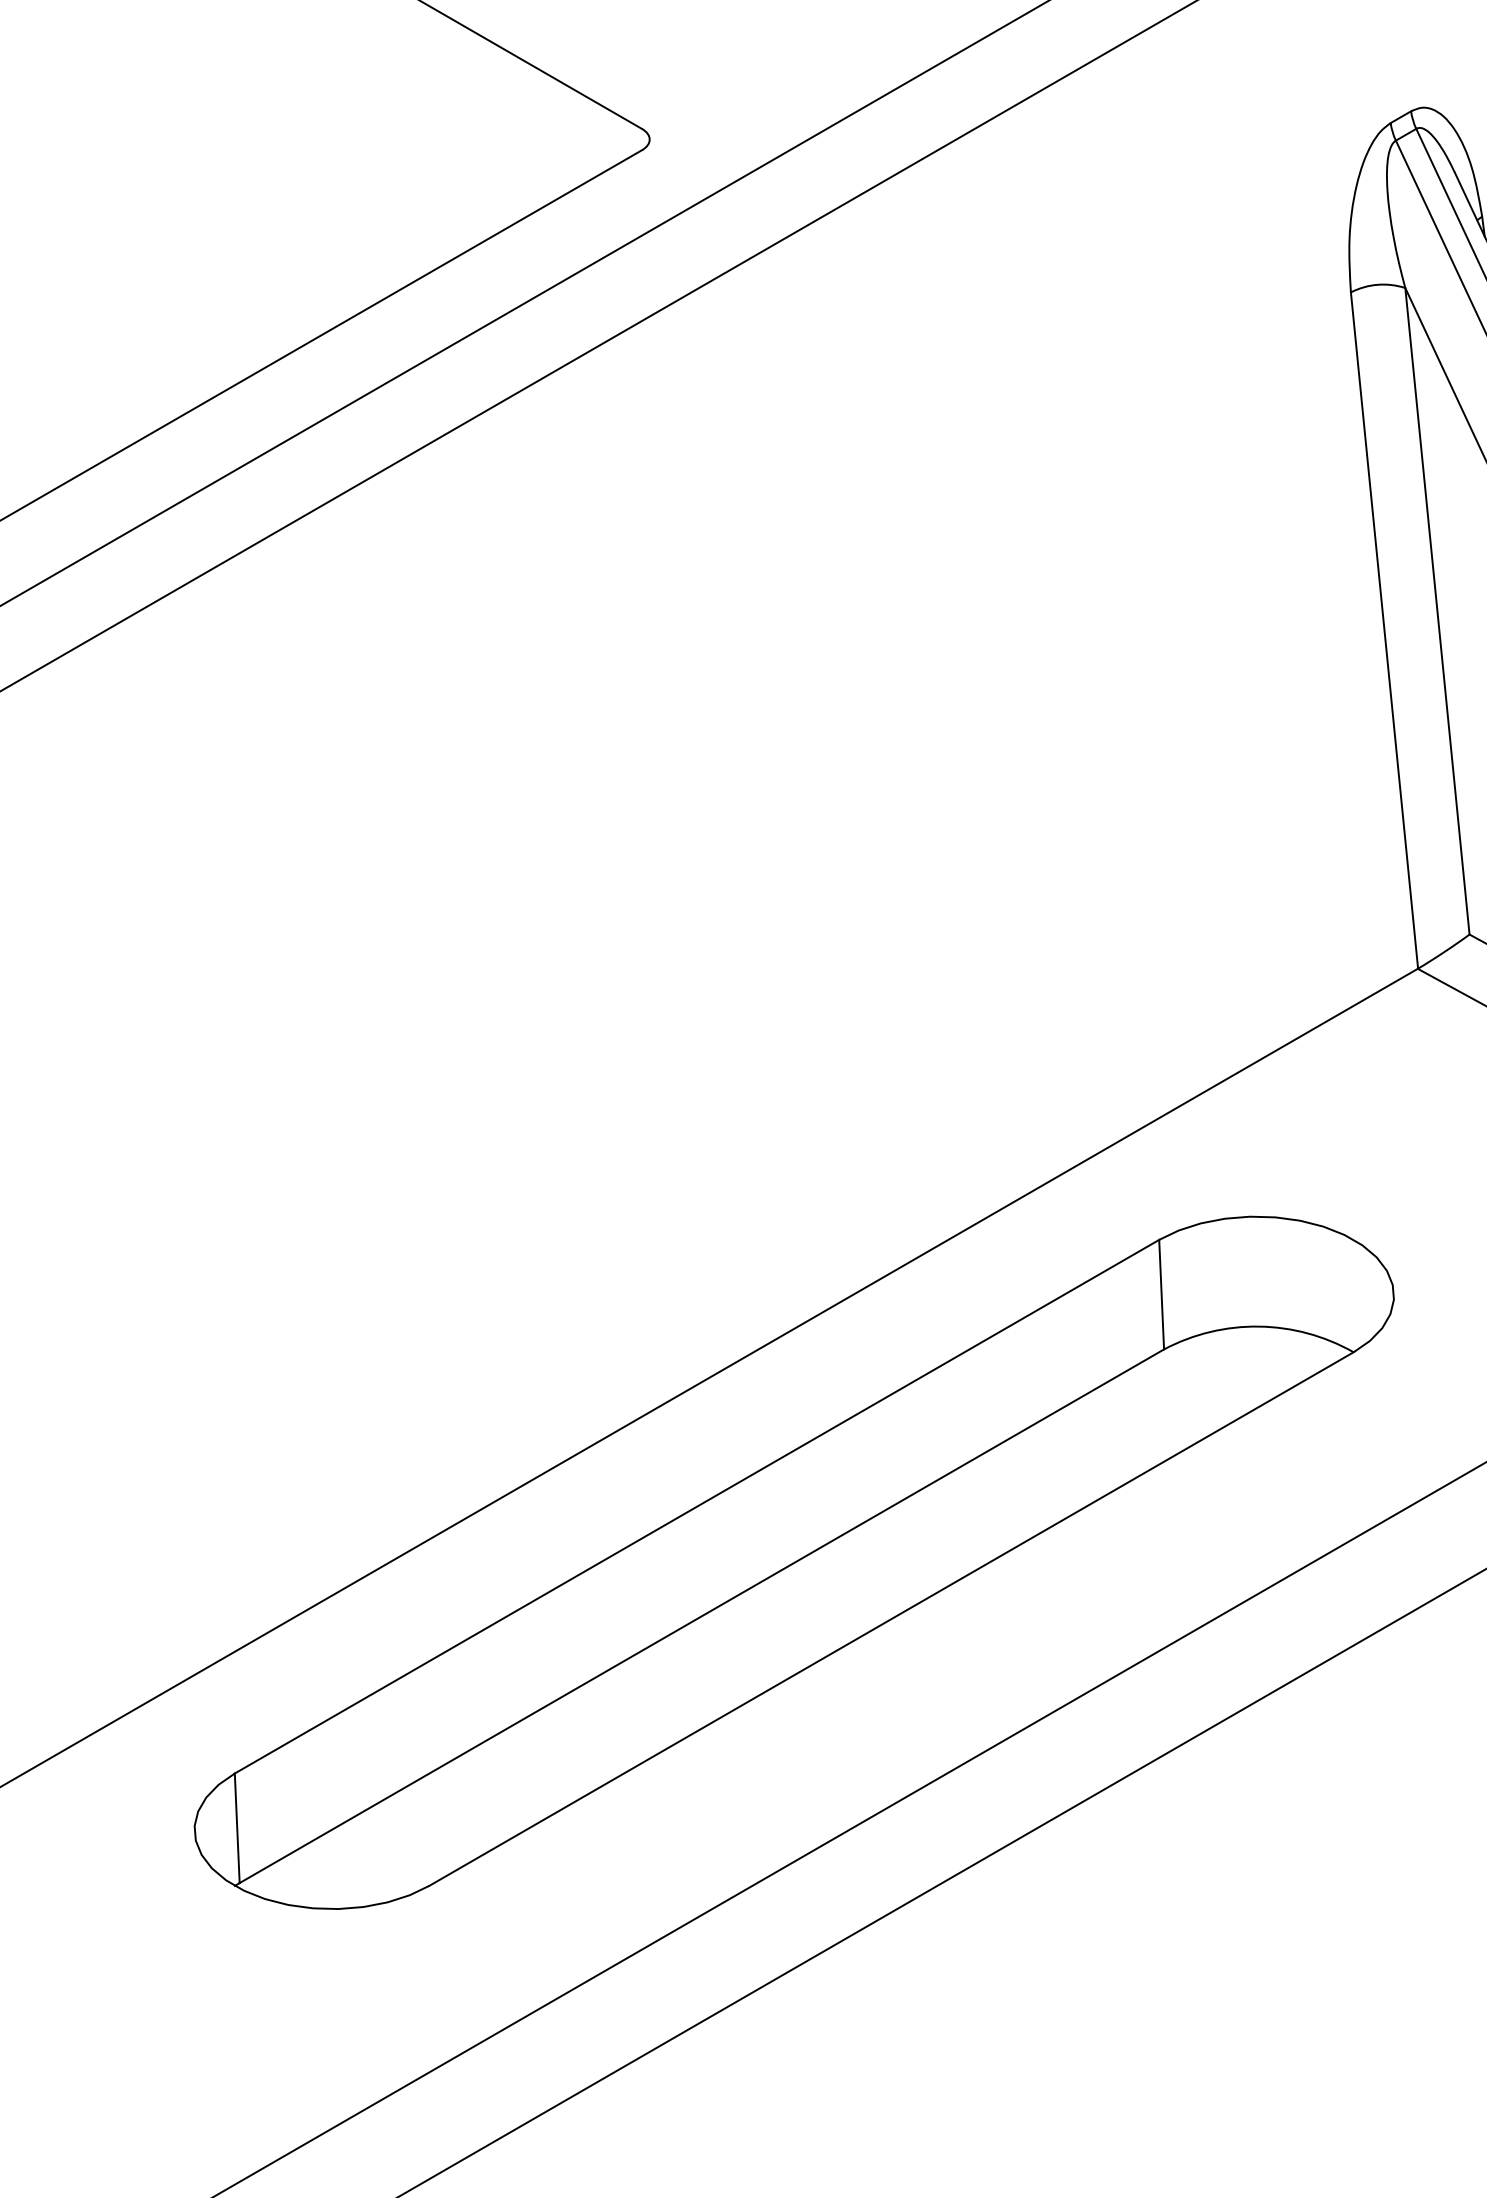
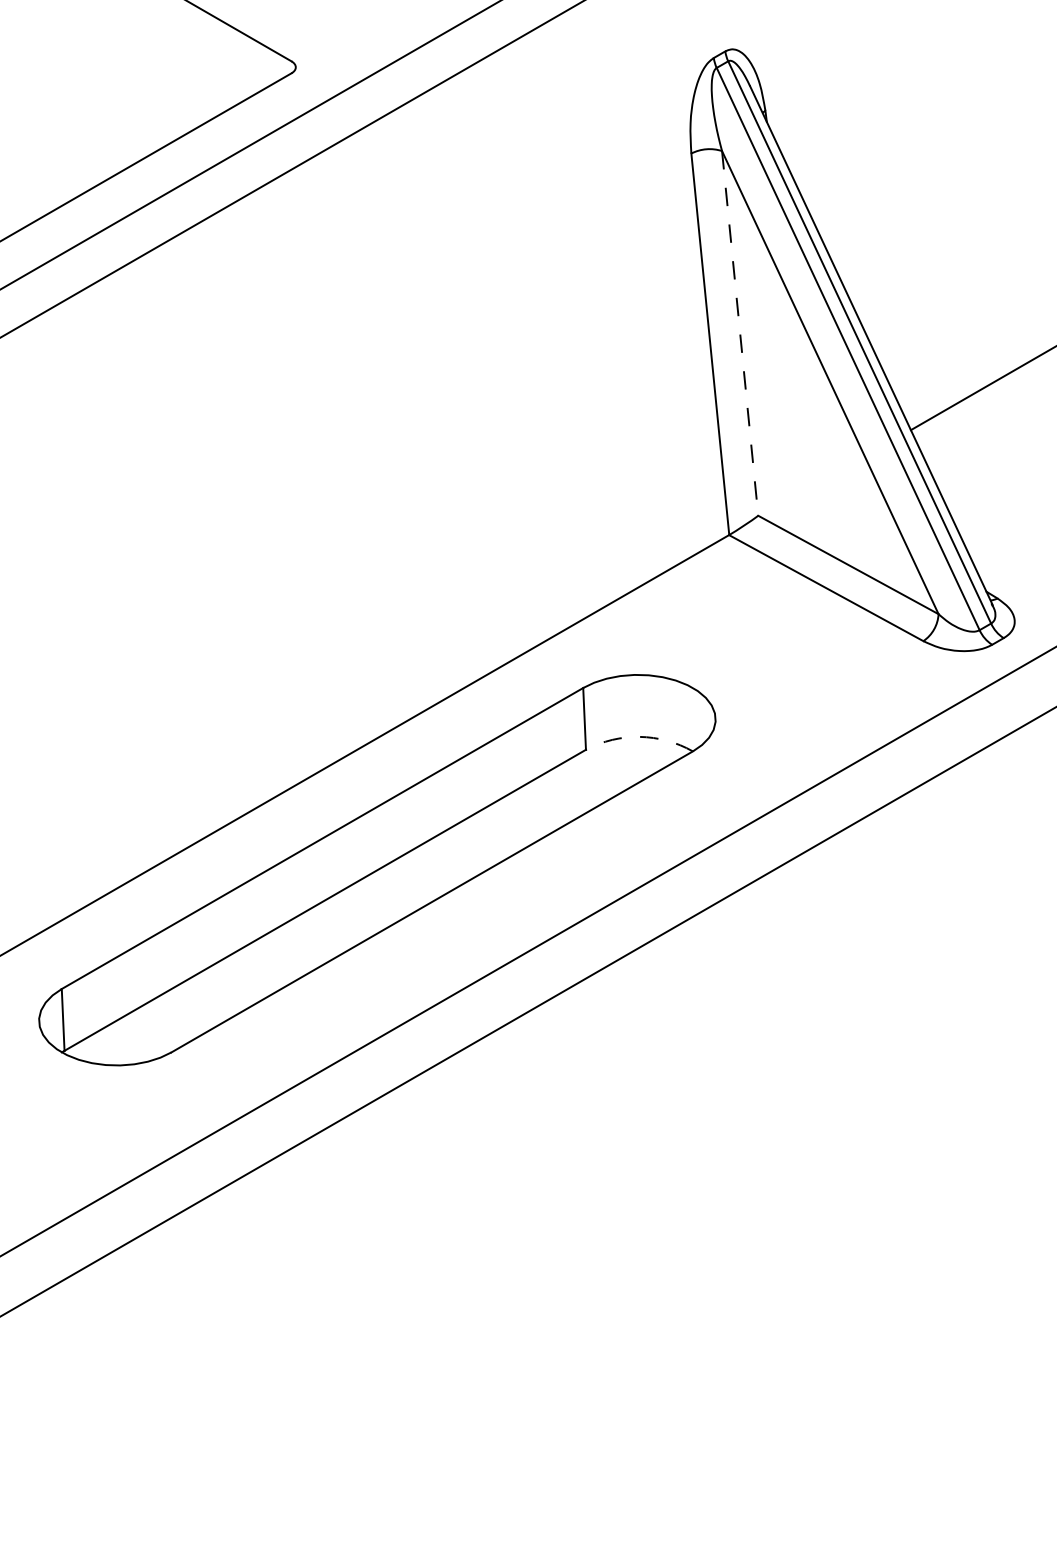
line: (1438, 611) -> (740, 333), solid -> dashed
arc: (1258, 1325) -> (639, 736), solid -> dashed

